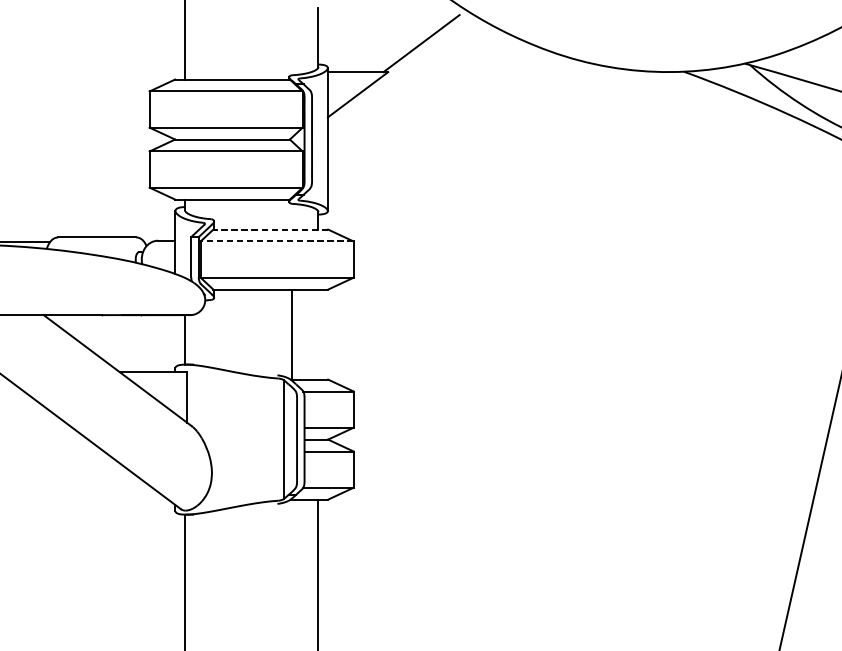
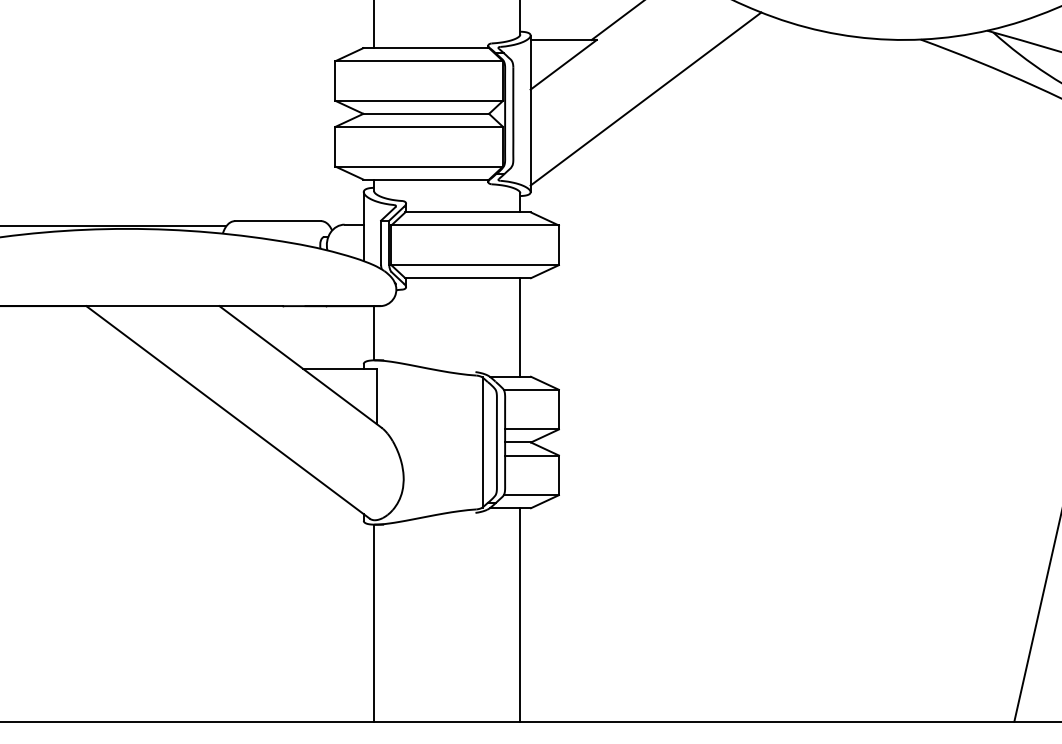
line: (432, 125) -> (645, 98), added
line: (271, 229) -> (468, 212), dashed -> solid
line: (277, 241) -> (475, 225), dashed -> solid
line: (292, 334) -> (520, 327), moved

